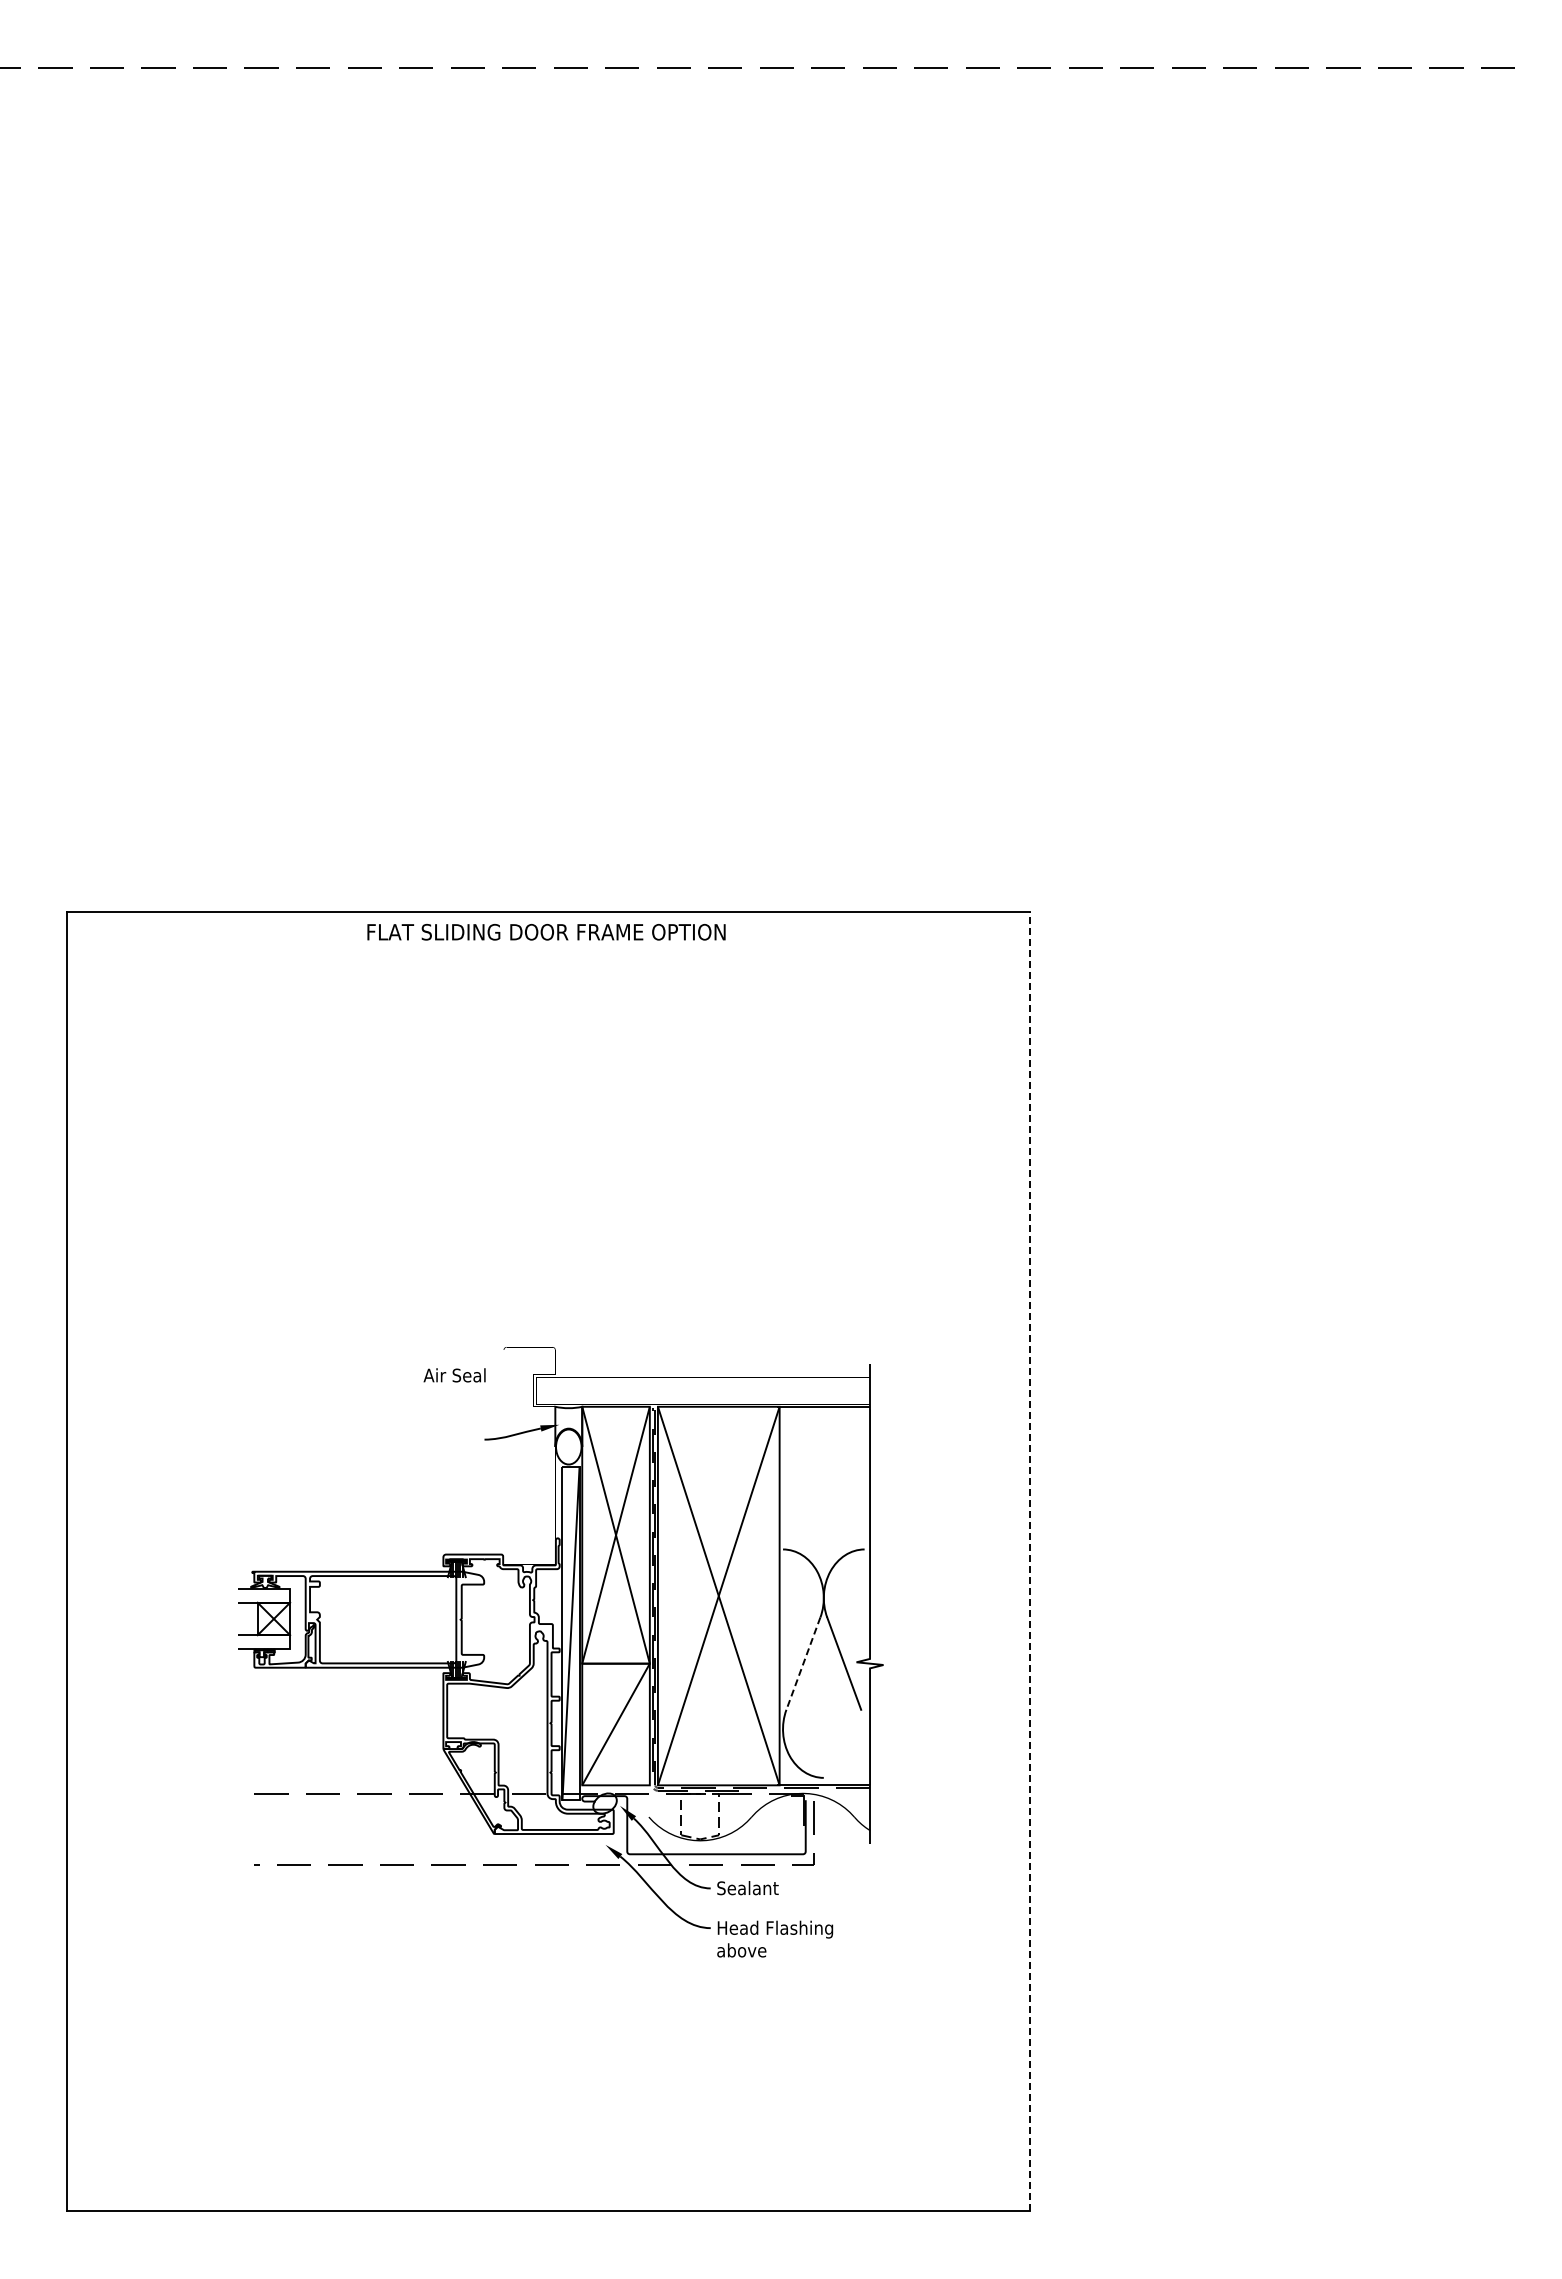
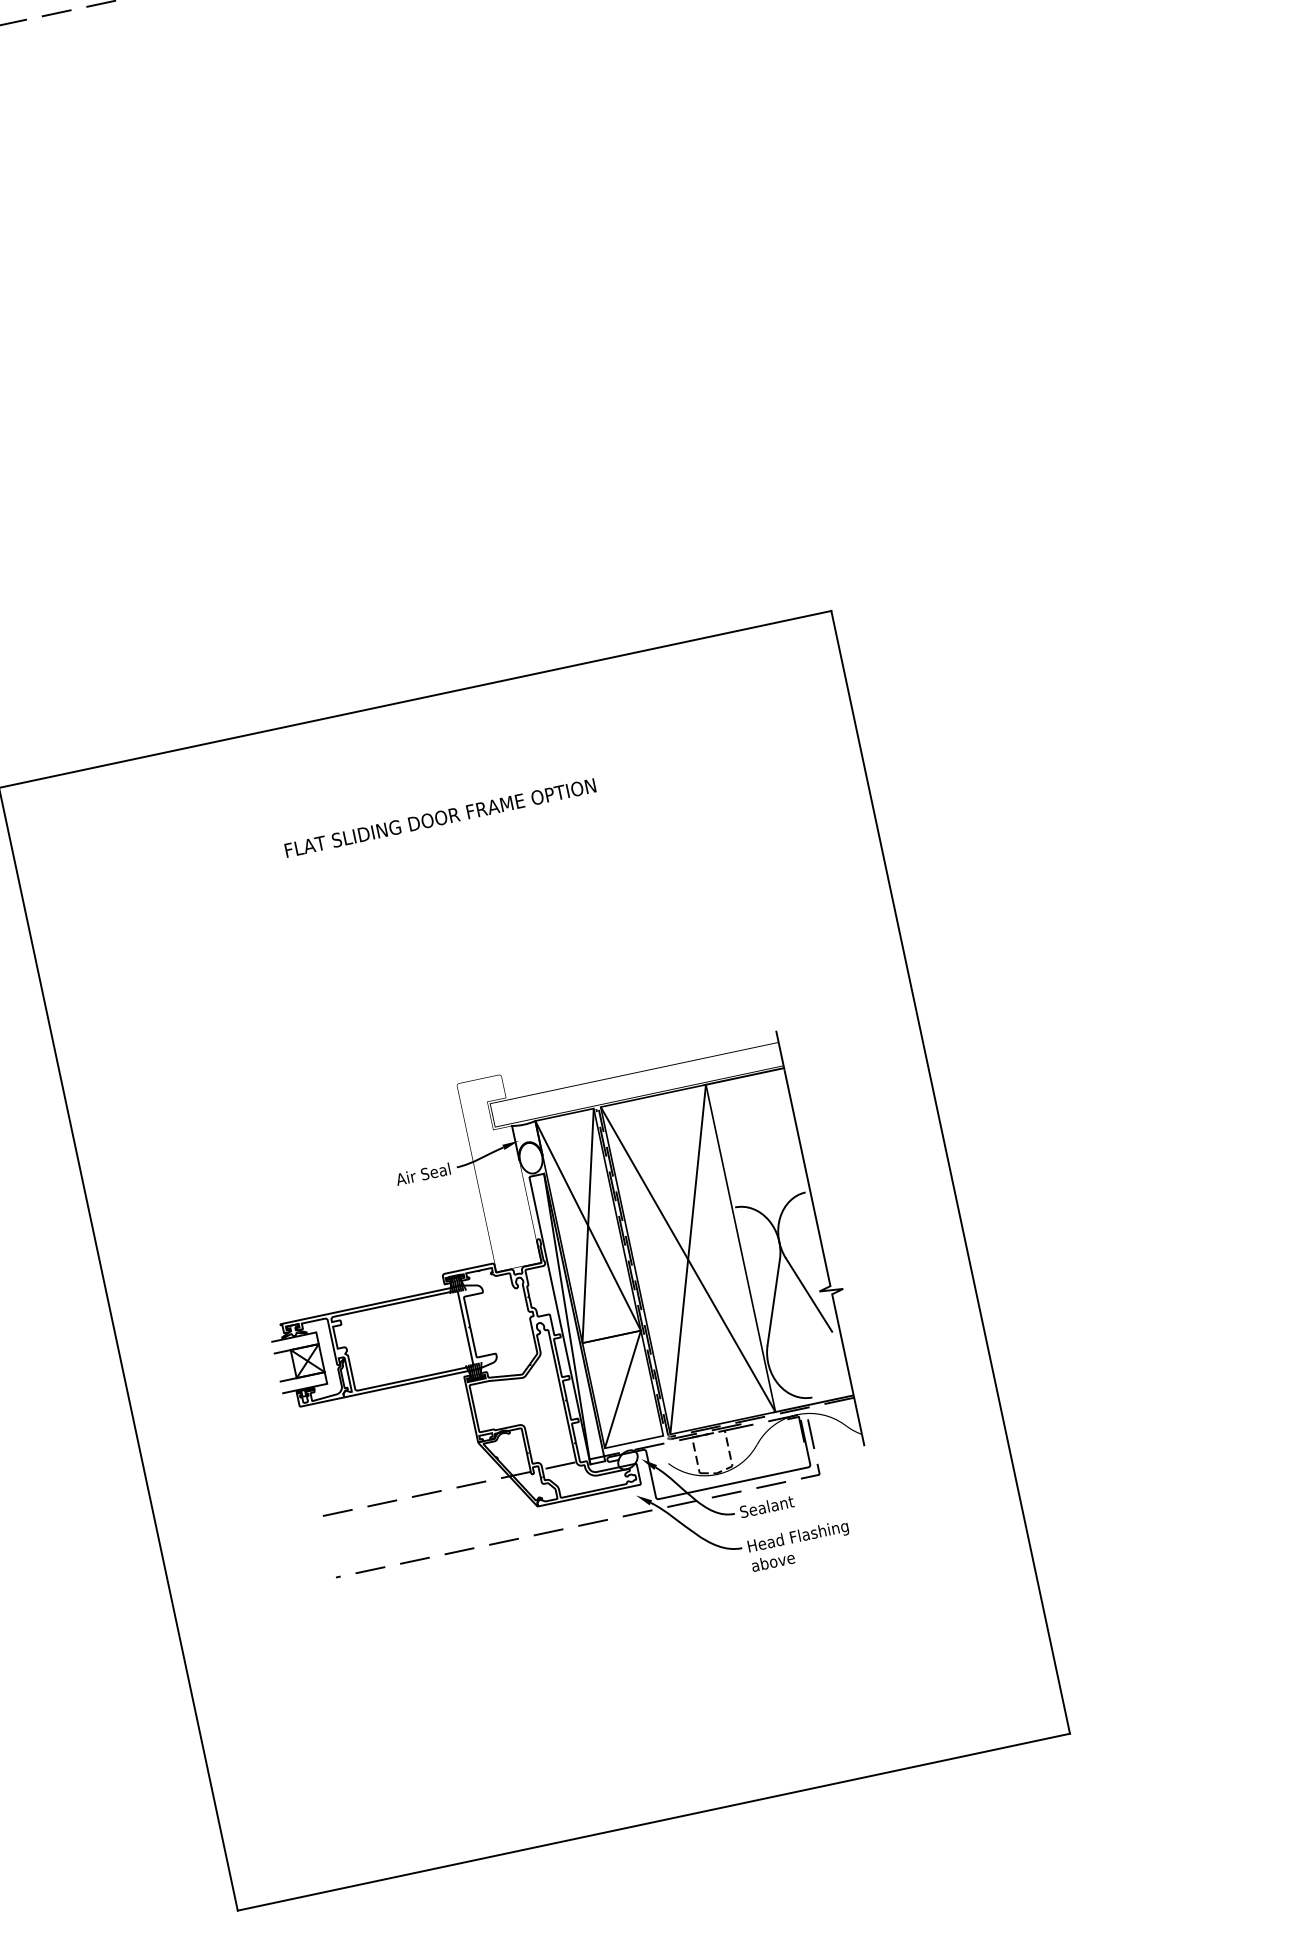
text: (546, 932) -> (440, 818), moved
text: (454, 1375) -> (423, 1174), moved
line: (1029, 1560) -> (950, 1171), dashed -> solid
line: (803, 1664) -> (773, 1303), dashed -> solid

